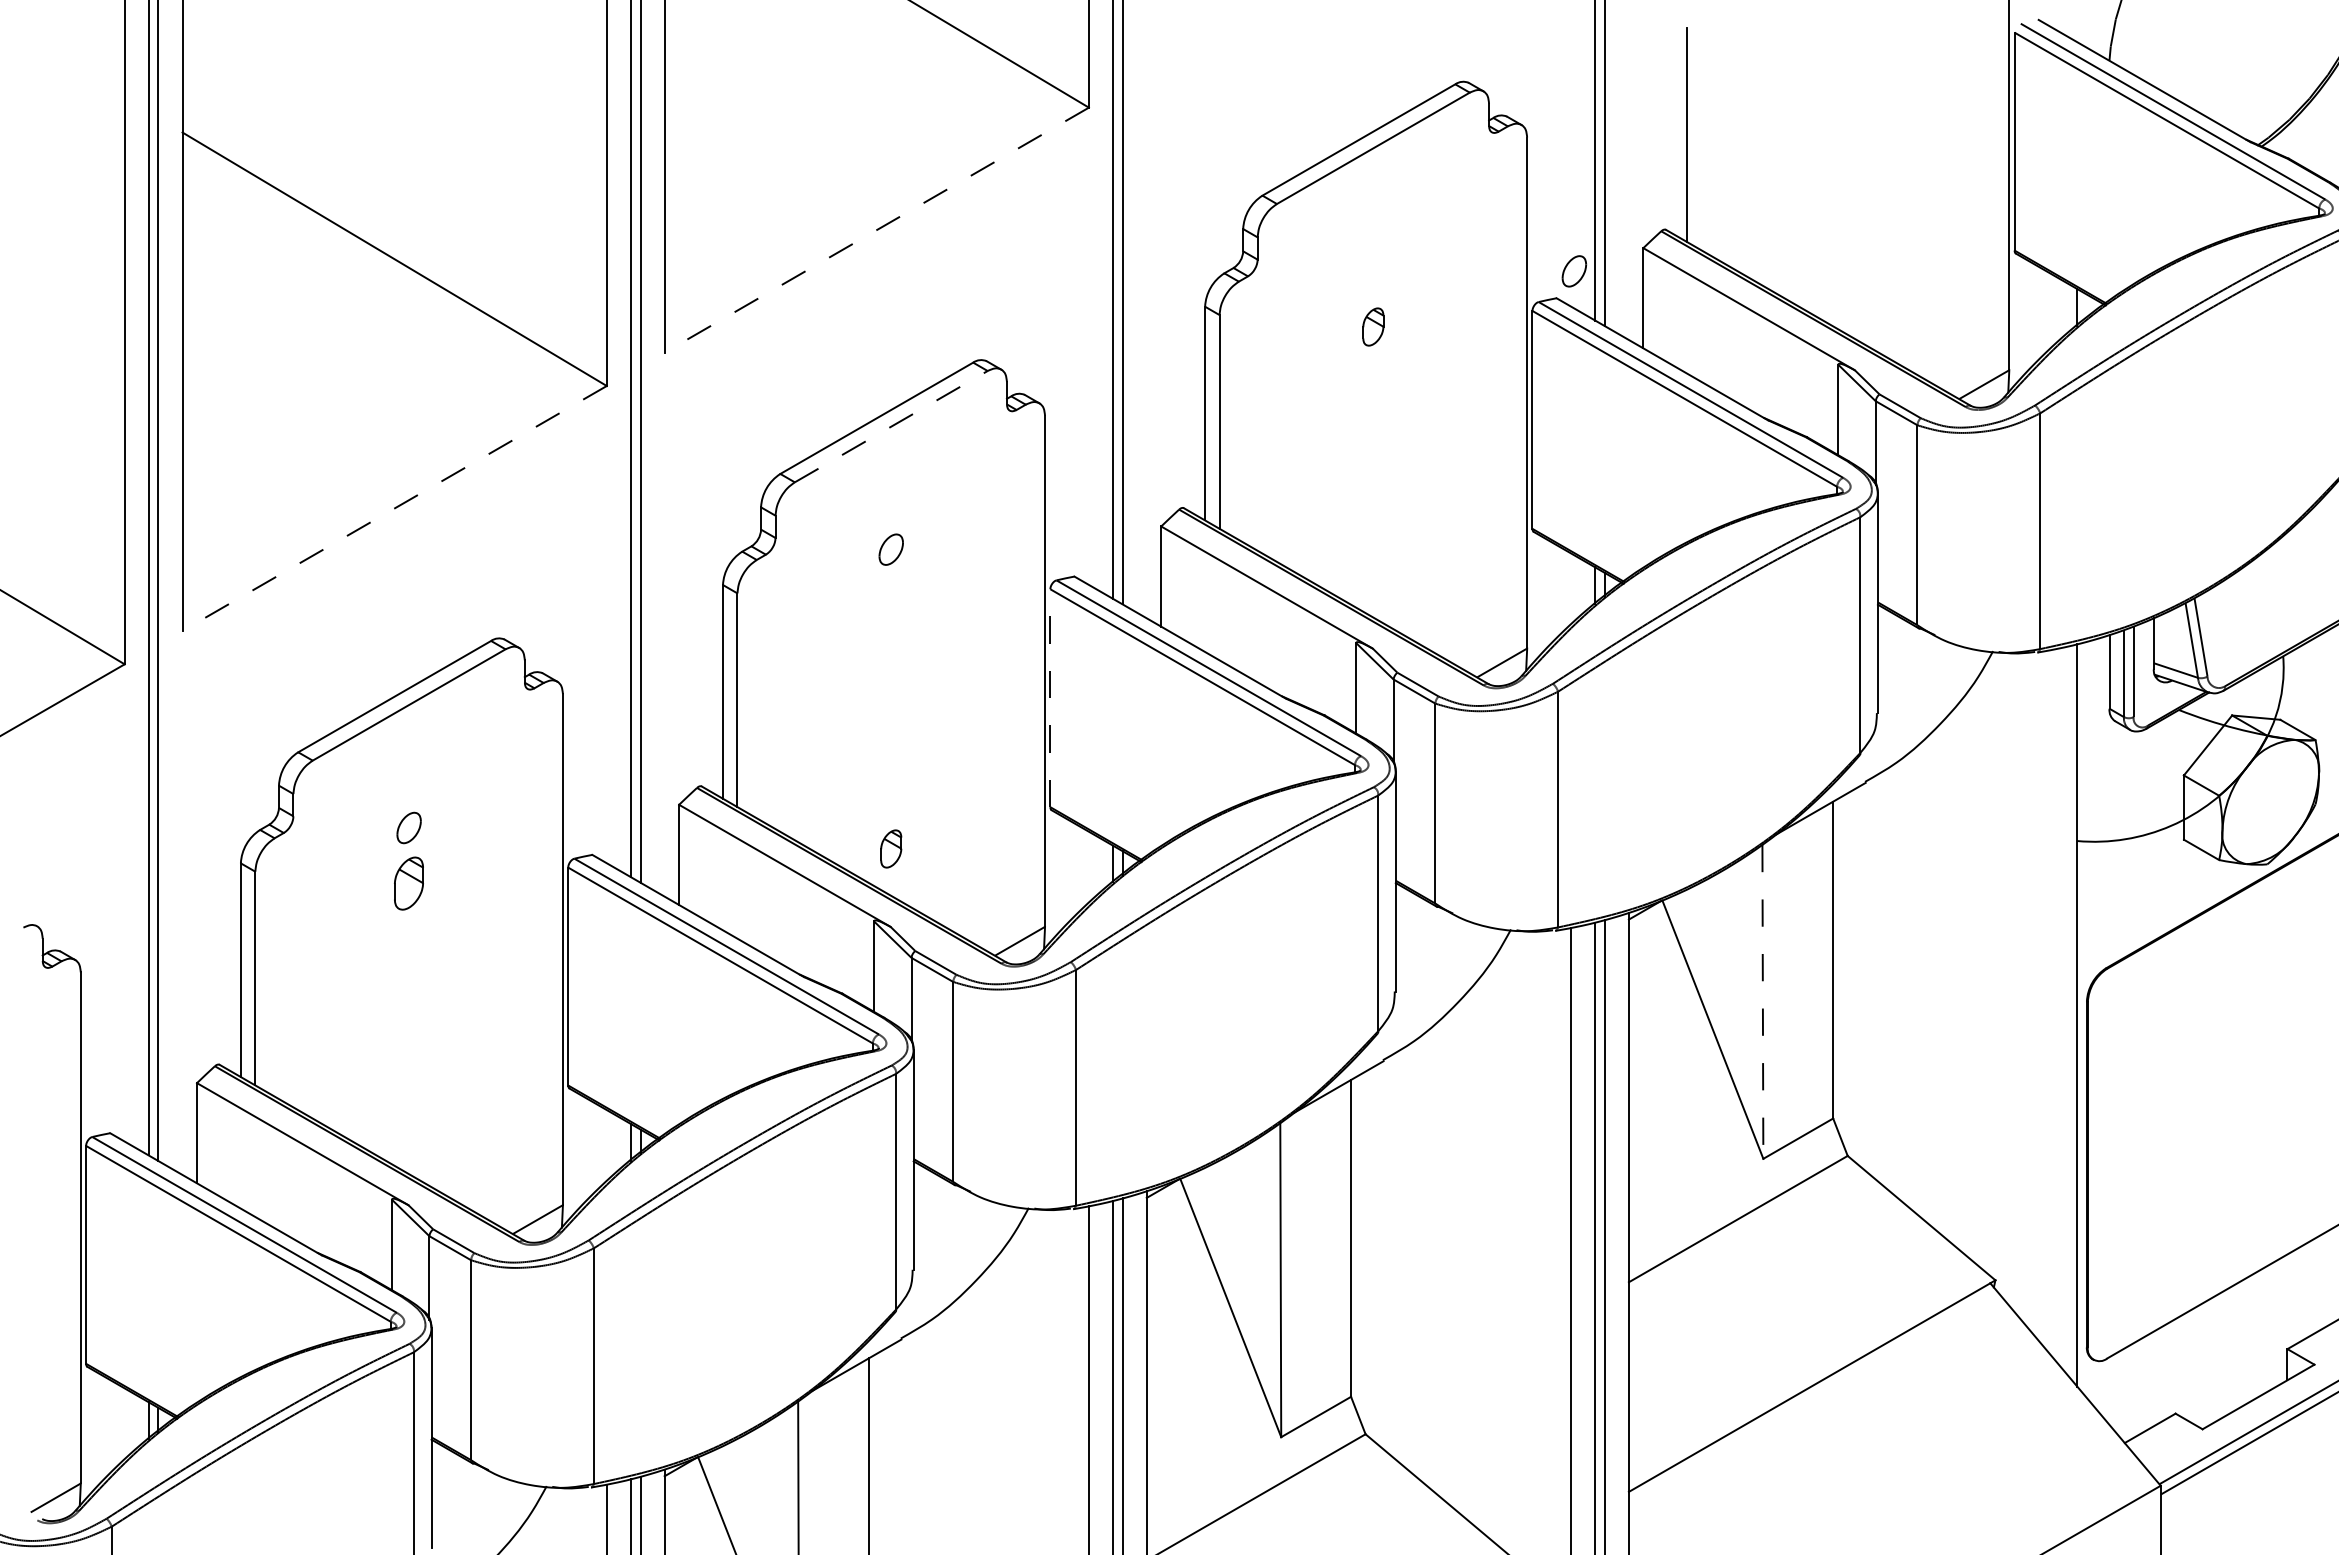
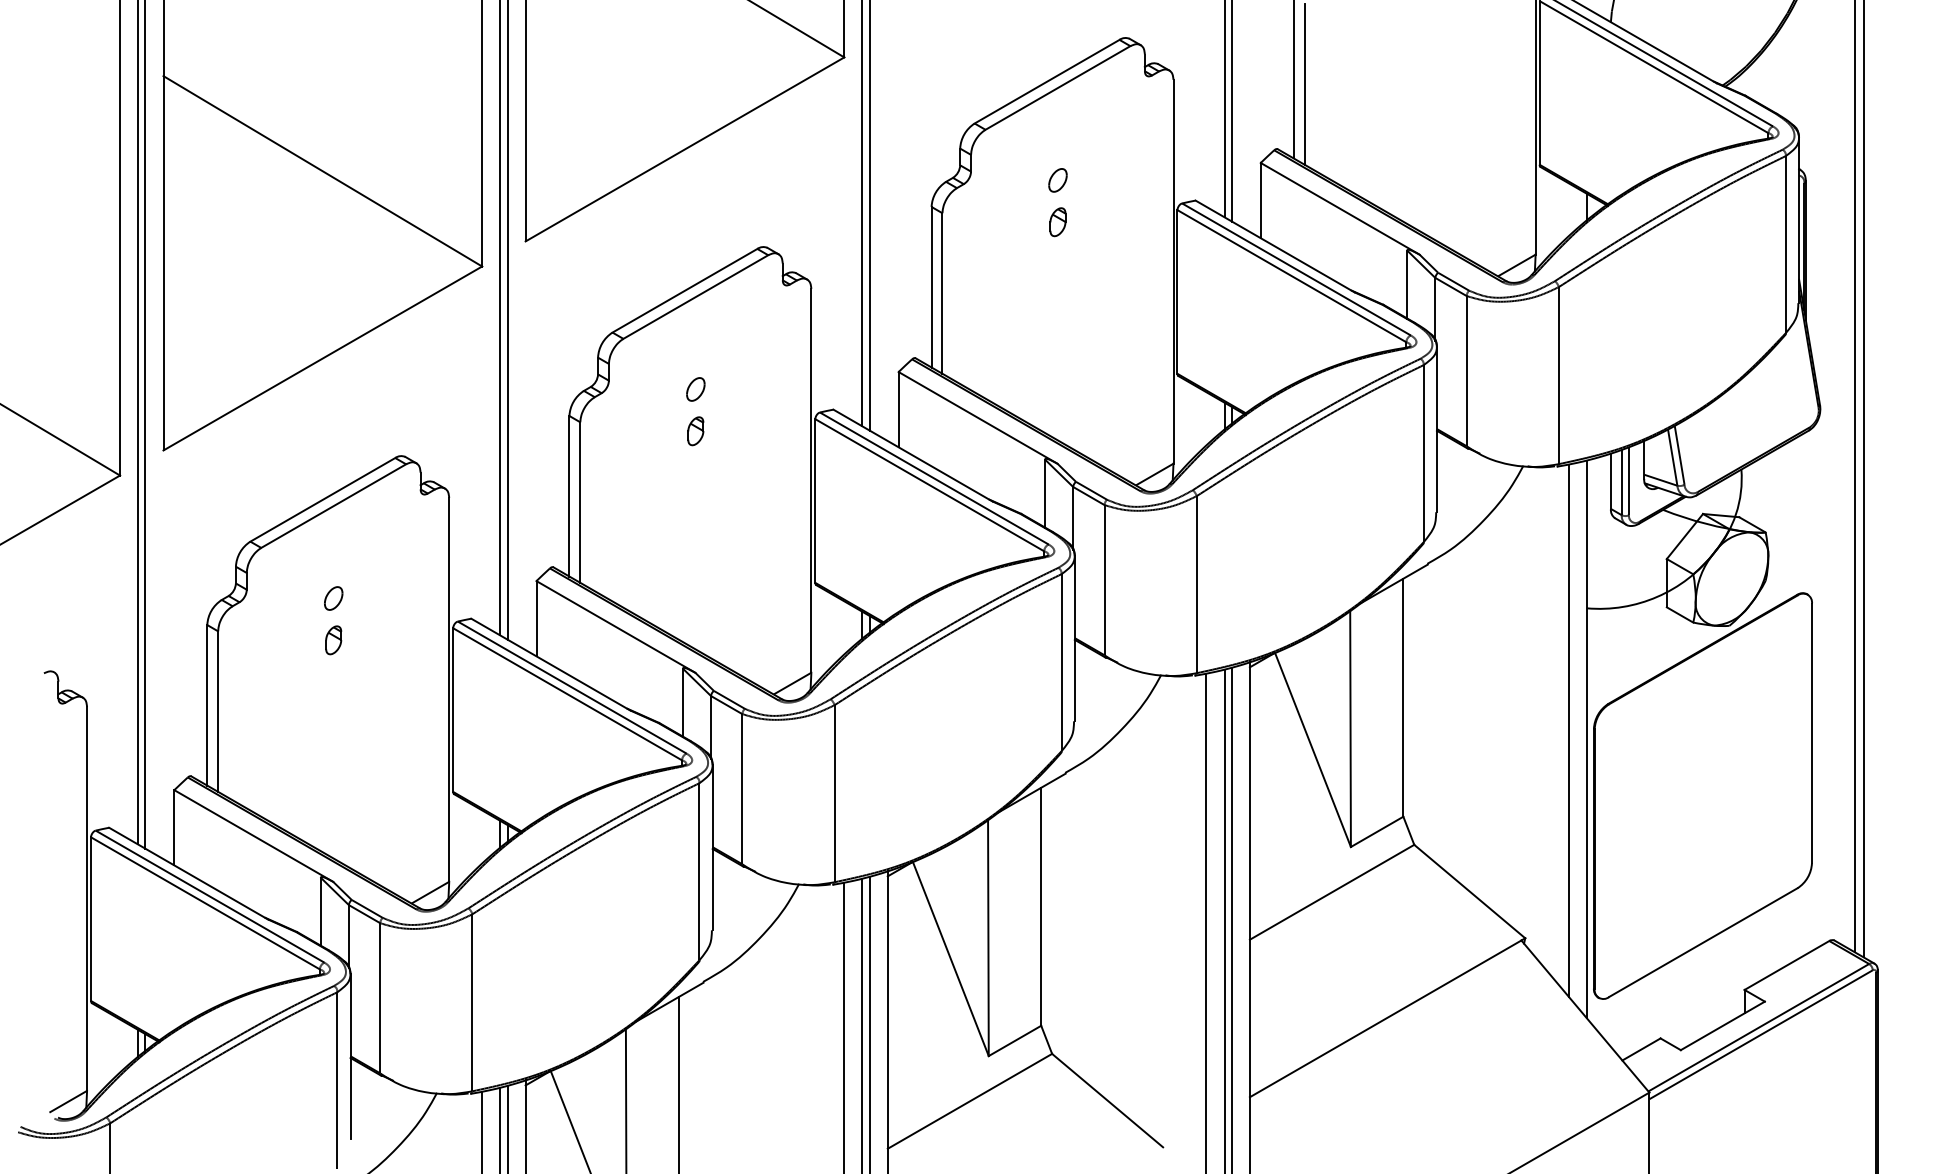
line: (1701, 143) -> (1304, 84), added
line: (876, 230) -> (684, 149), dashed -> solid
part: (1573, 271) -> (1057, 180), moved
line: (890, 427) -> (695, 297), dashed -> solid
line: (394, 508) -> (322, 358), dashed -> solid
line: (1050, 698) -> (815, 501), dashed -> solid
part: (890, 849) -> (695, 431), moved
part: (408, 883) -> (333, 640), size x0.71
line: (1762, 1002) -> (1350, 729), dashed -> solid
line: (2053, 1003) -> (1568, 730), added

